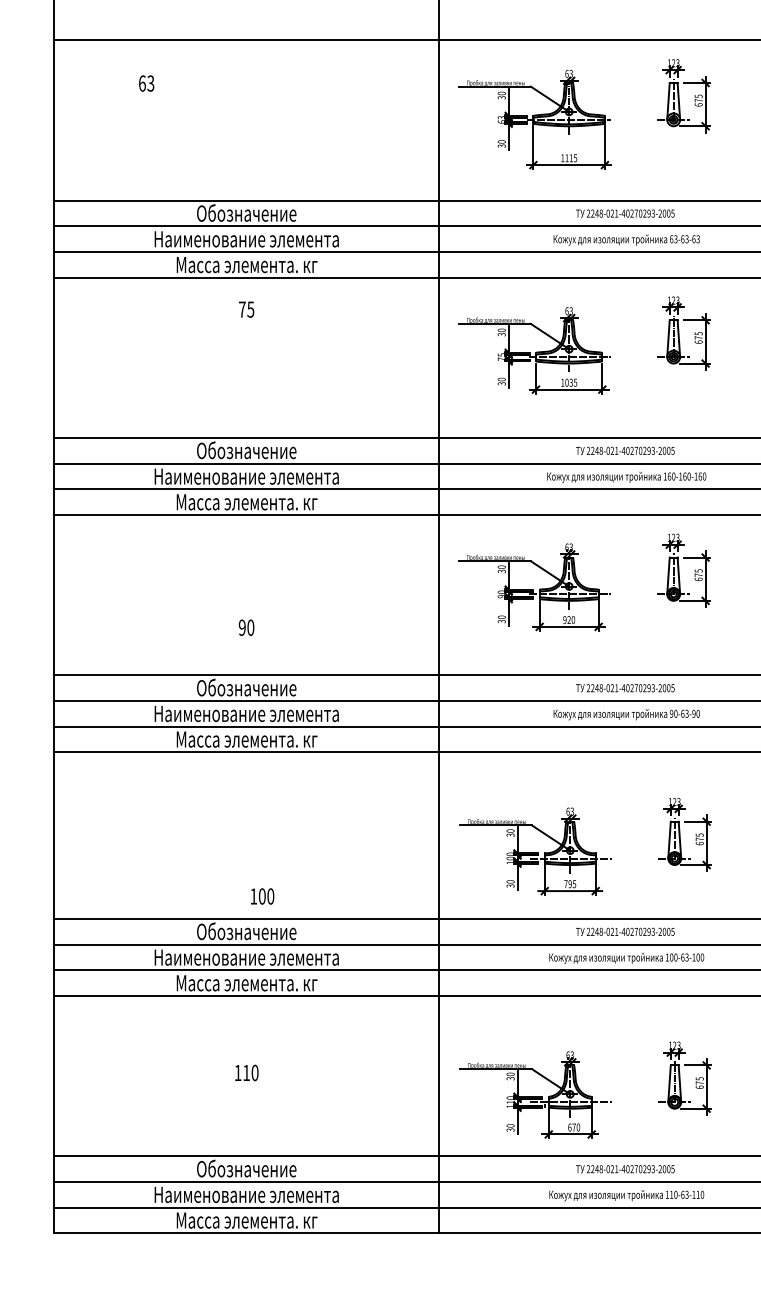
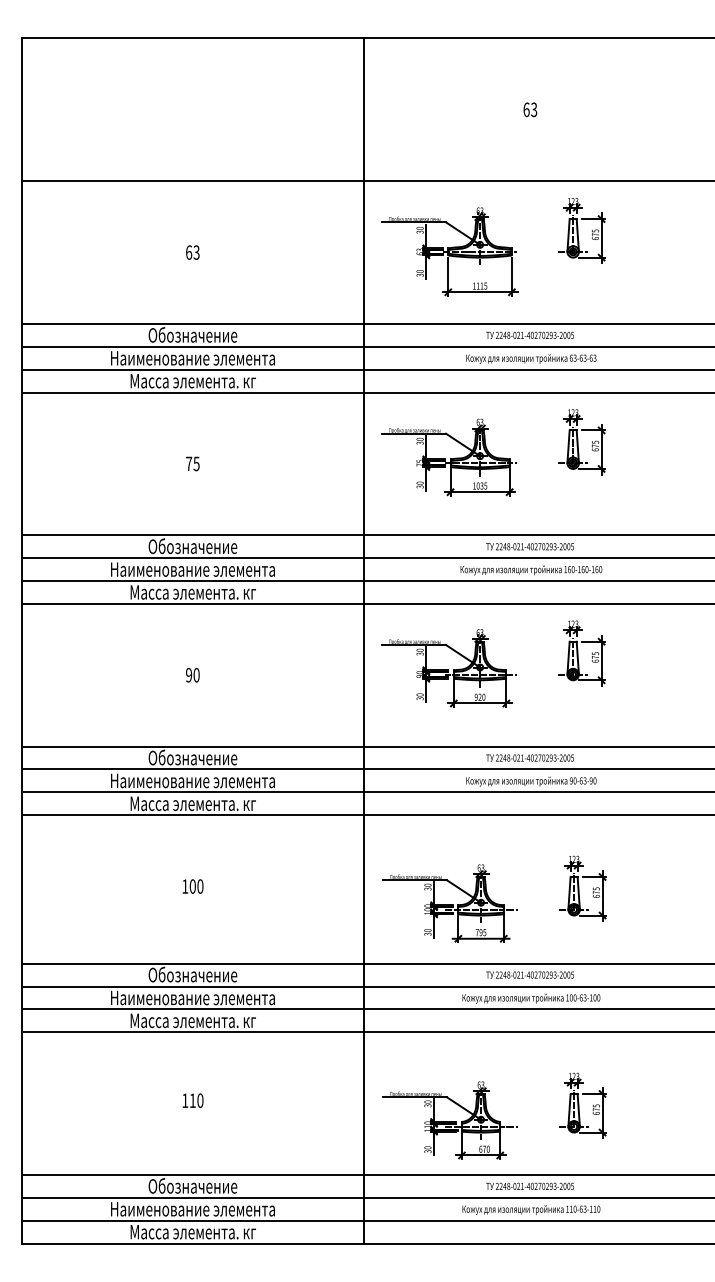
text: (146, 83) -> (192, 252), moved
text: (246, 309) -> (192, 463), moved
text: (246, 628) -> (192, 675), moved
text: (261, 896) -> (192, 886), moved

